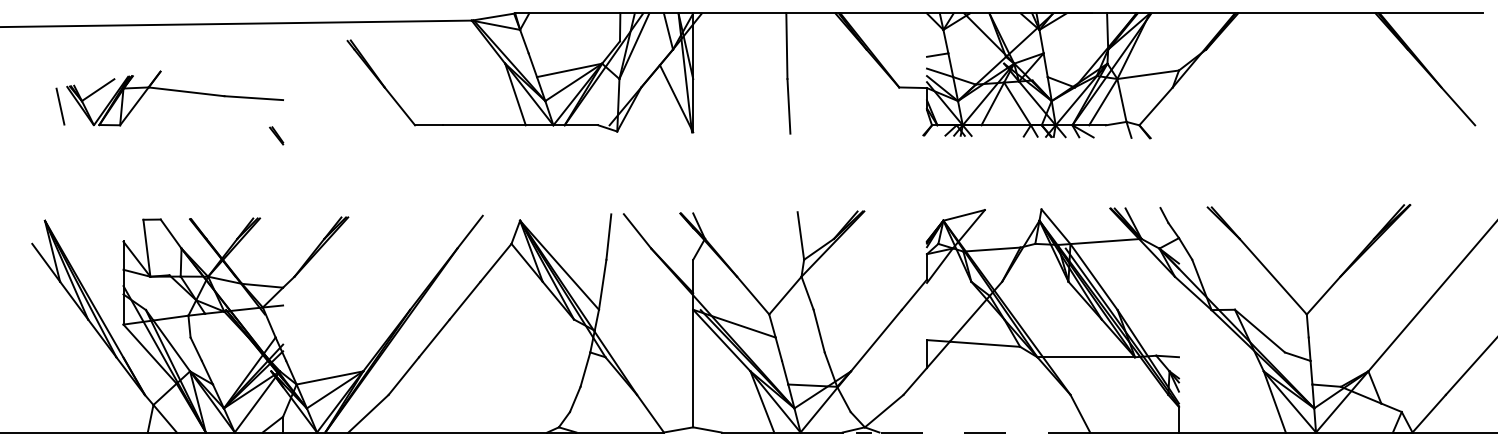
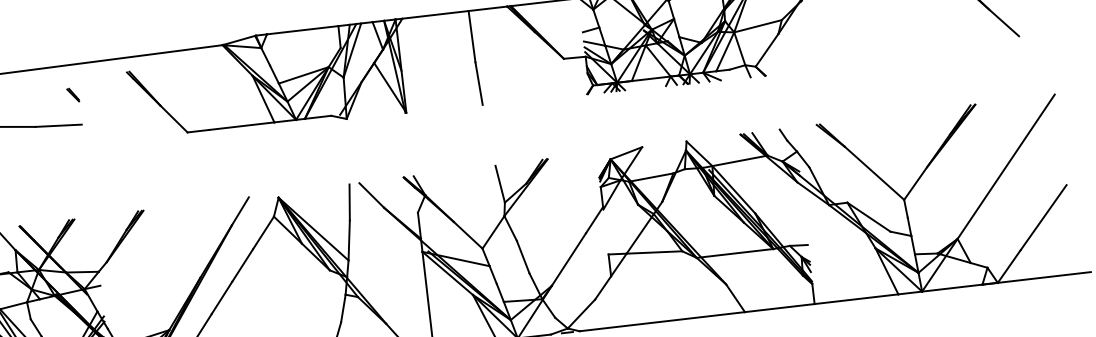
line: (276, 135) -> (73, 94), moved
line: (984, 432) -> (662, 321), dashed -> solid

